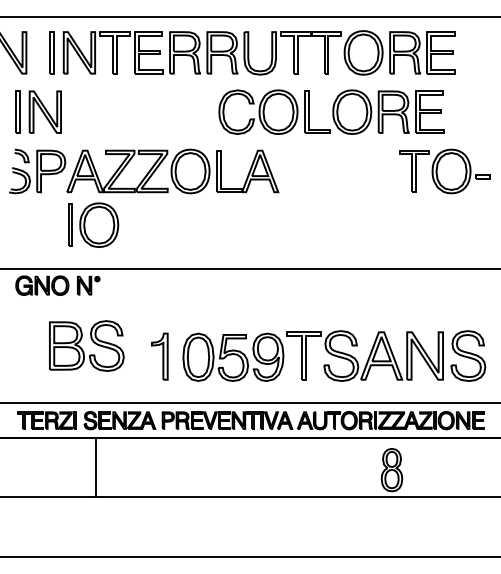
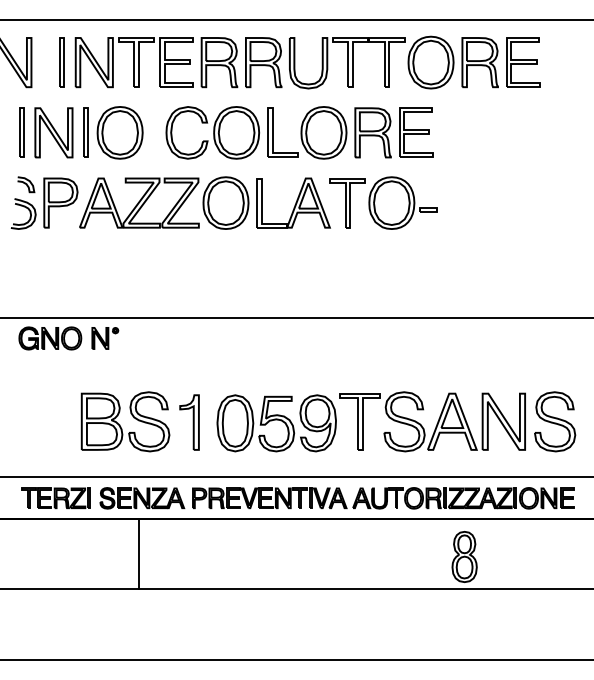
part: (331, 111) -> (299, 132), moved
part: (444, 171) -> (383, 203), moved
part: (93, 224) -> (113, 132), moved
part: (86, 345) -> (125, 421), moved
line: (96, 467) -> (139, 553), moved

